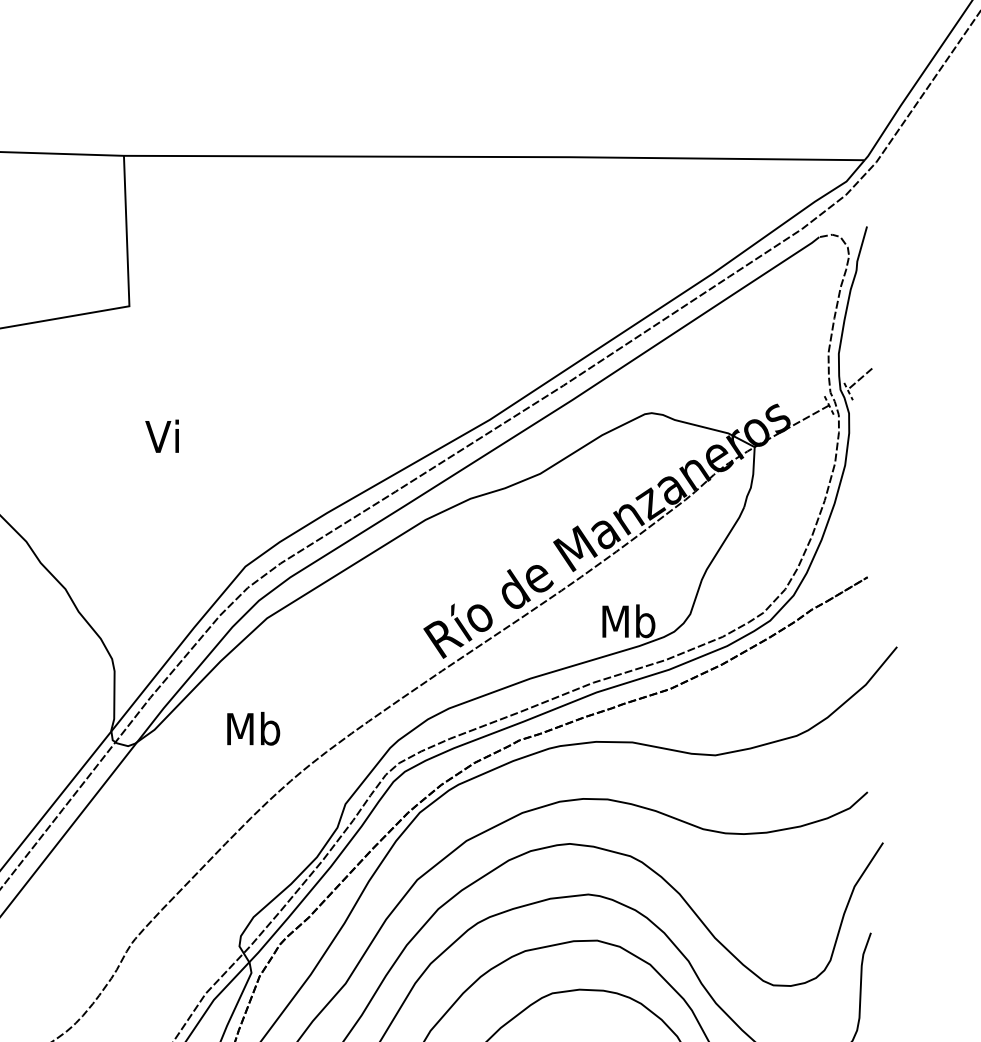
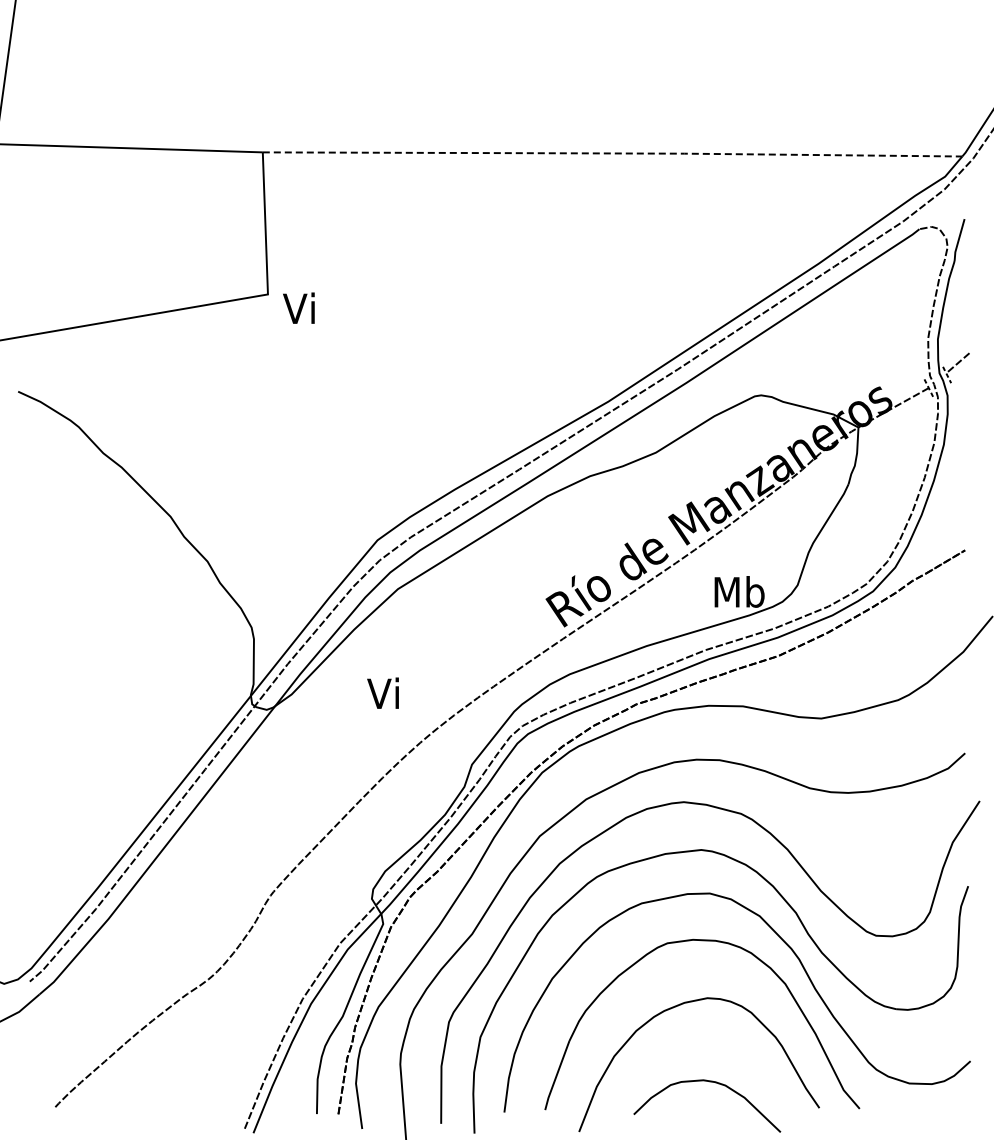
line: (495, 157) -> (613, 153), solid -> dashed
text: (161, 435) -> (298, 307), moved
text: (253, 728) -> (385, 693), Mb -> Vi

